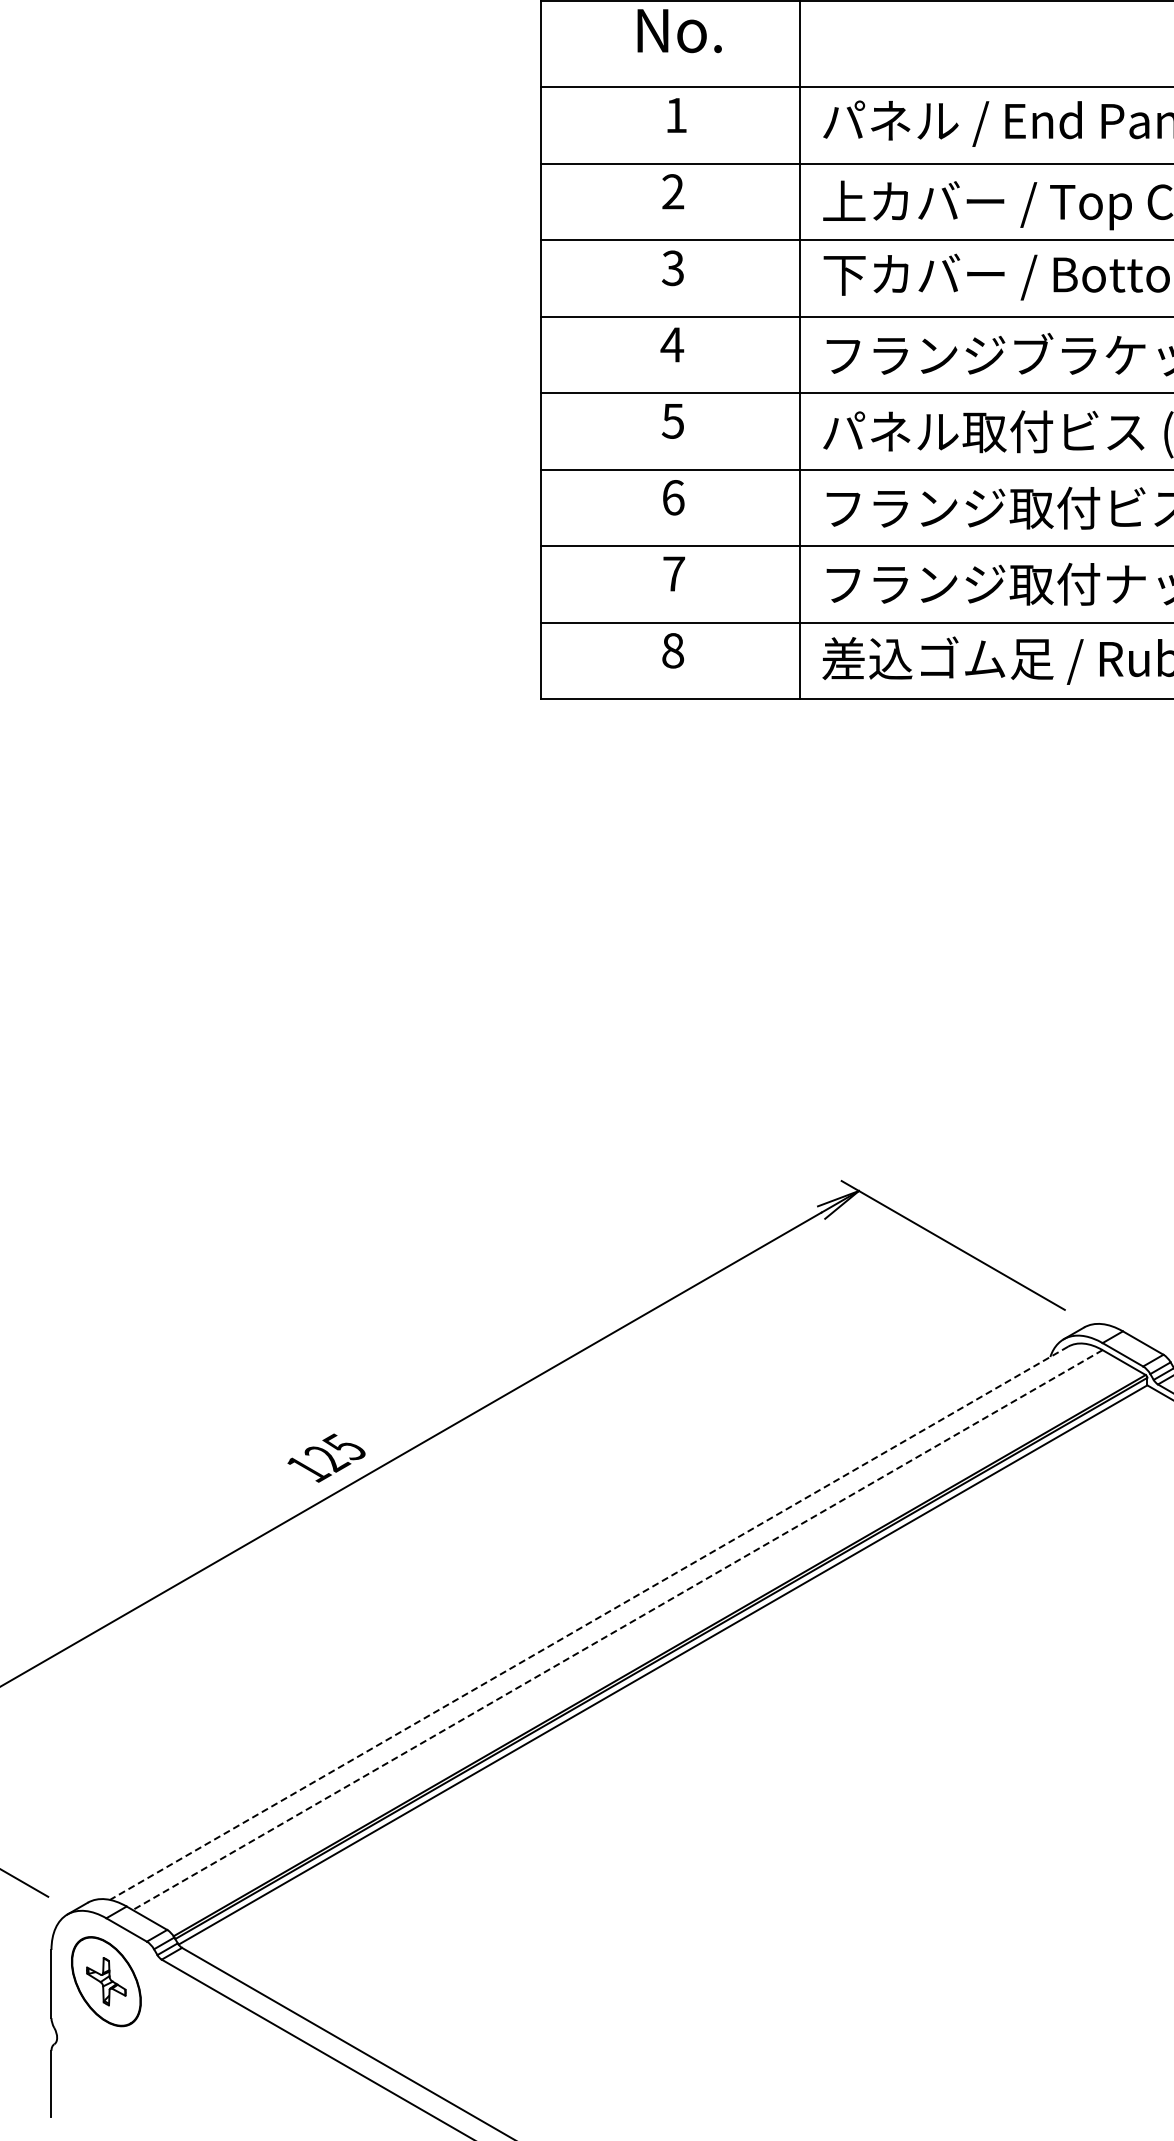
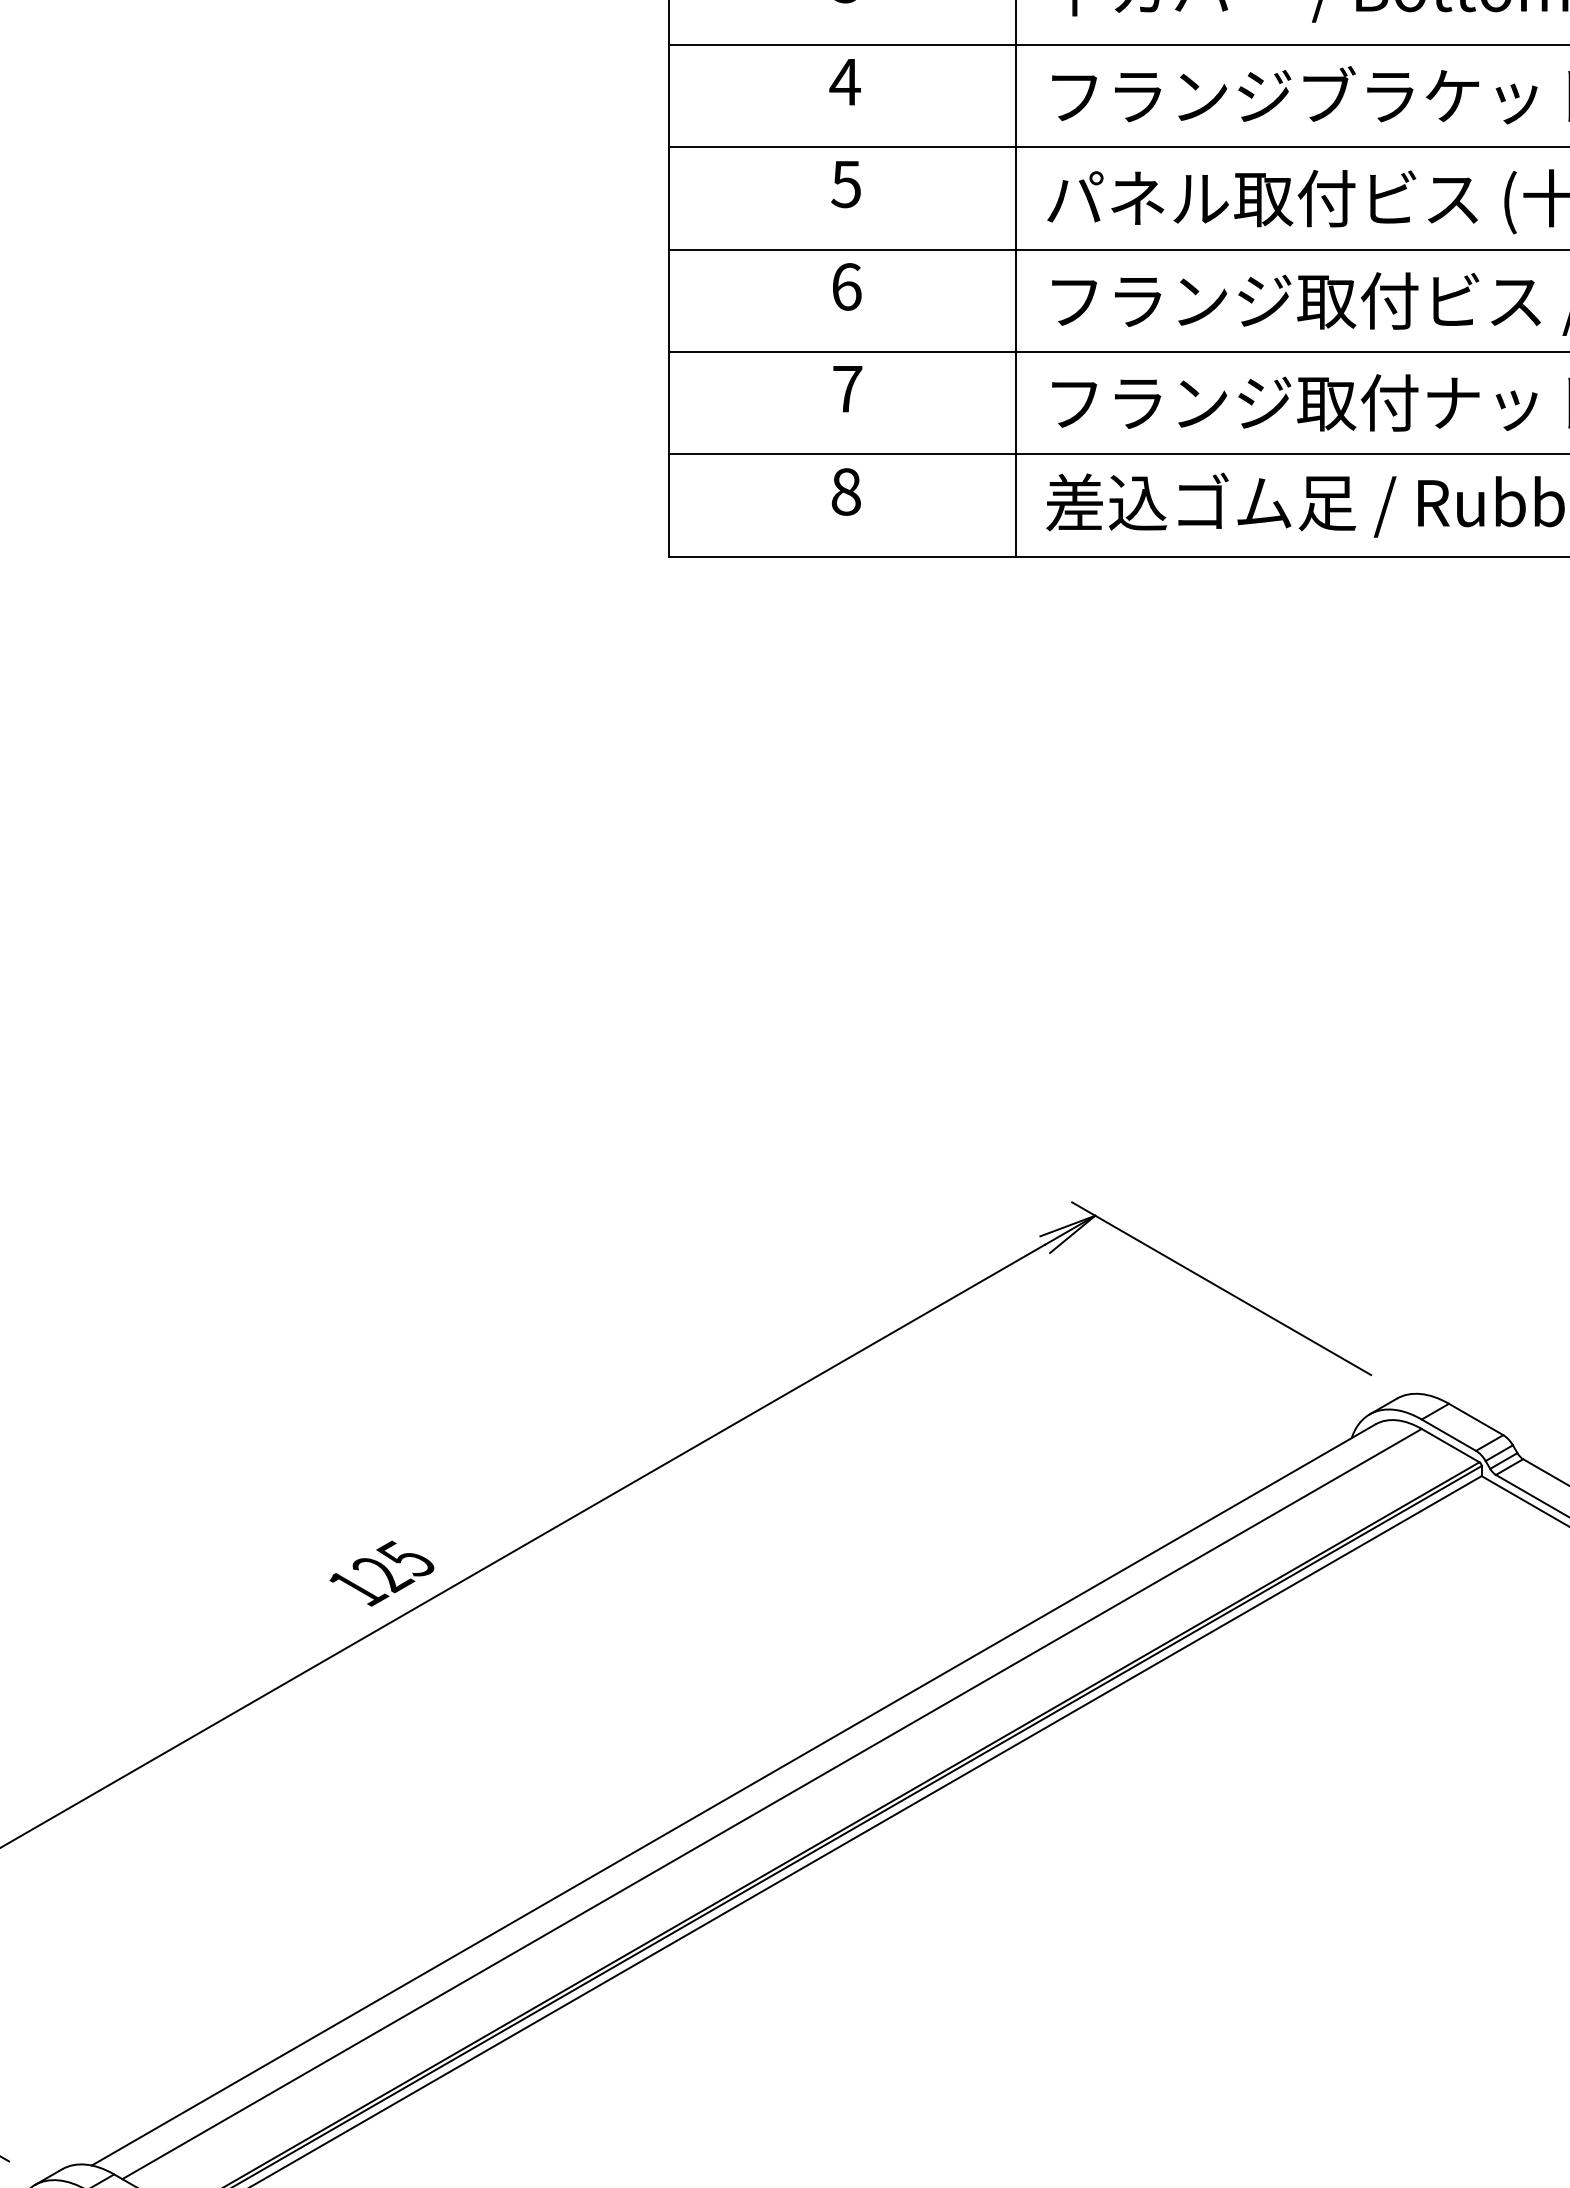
line: (588, 1623) -> (732, 1795), dashed -> solid
line: (617, 1630) -> (771, 1804), dashed -> solid

